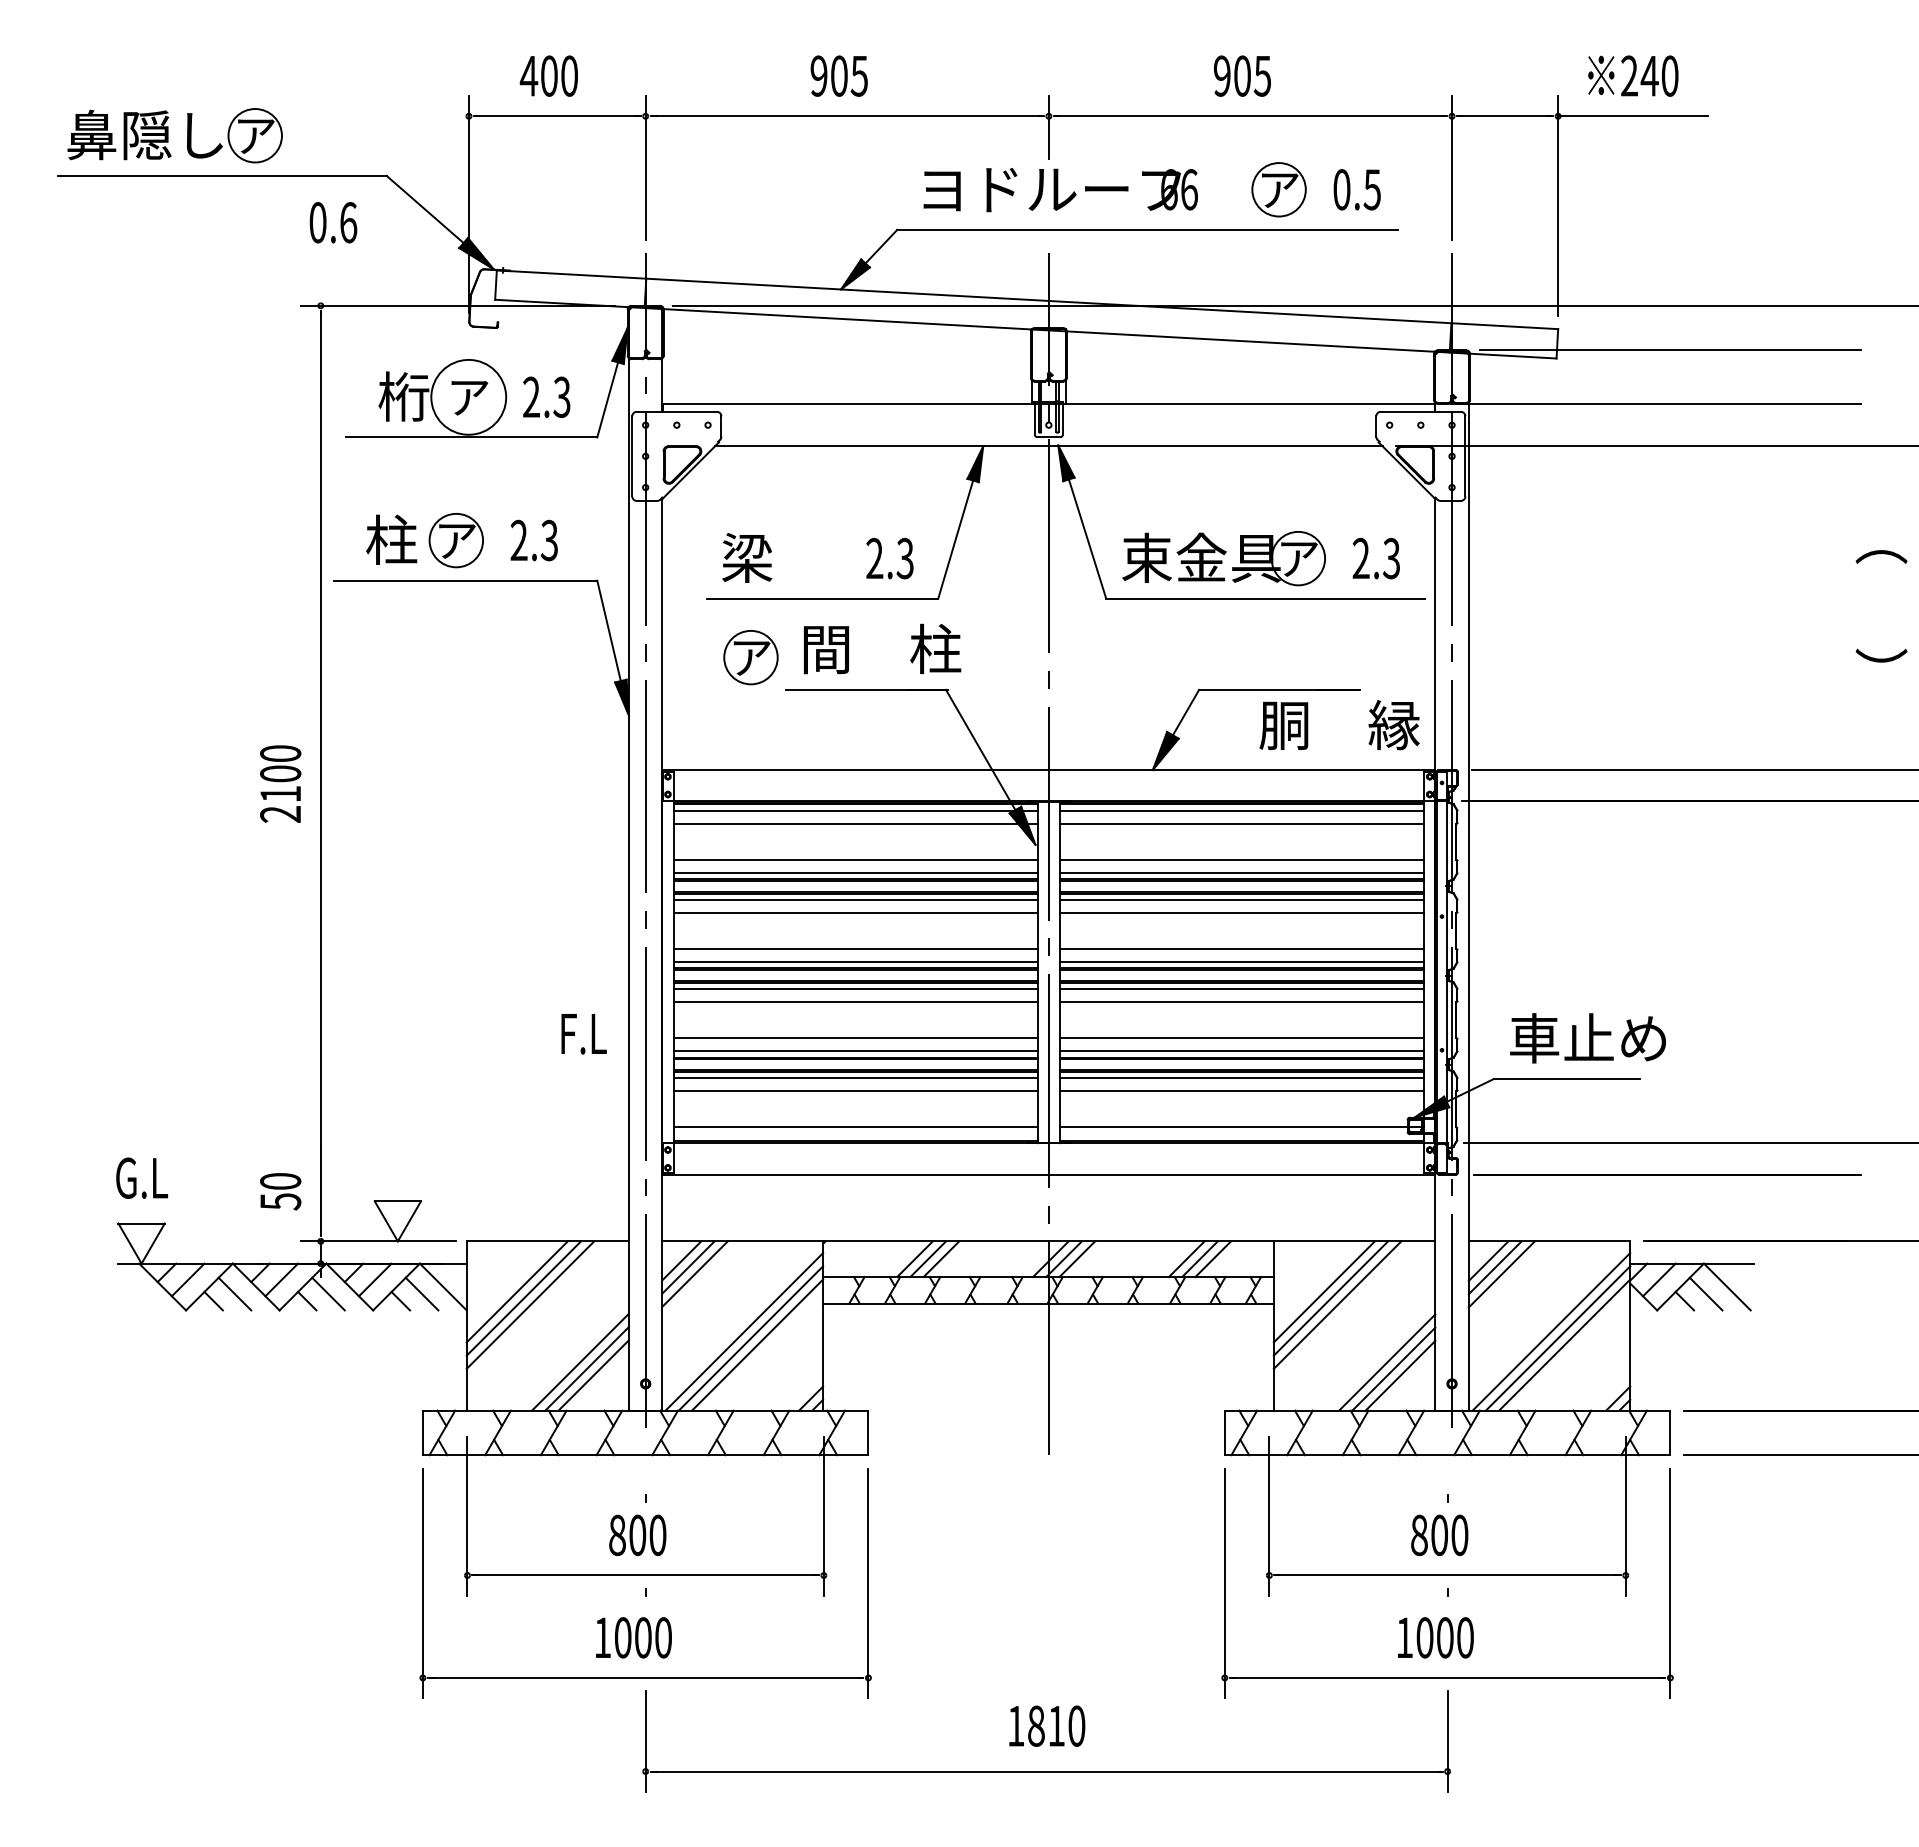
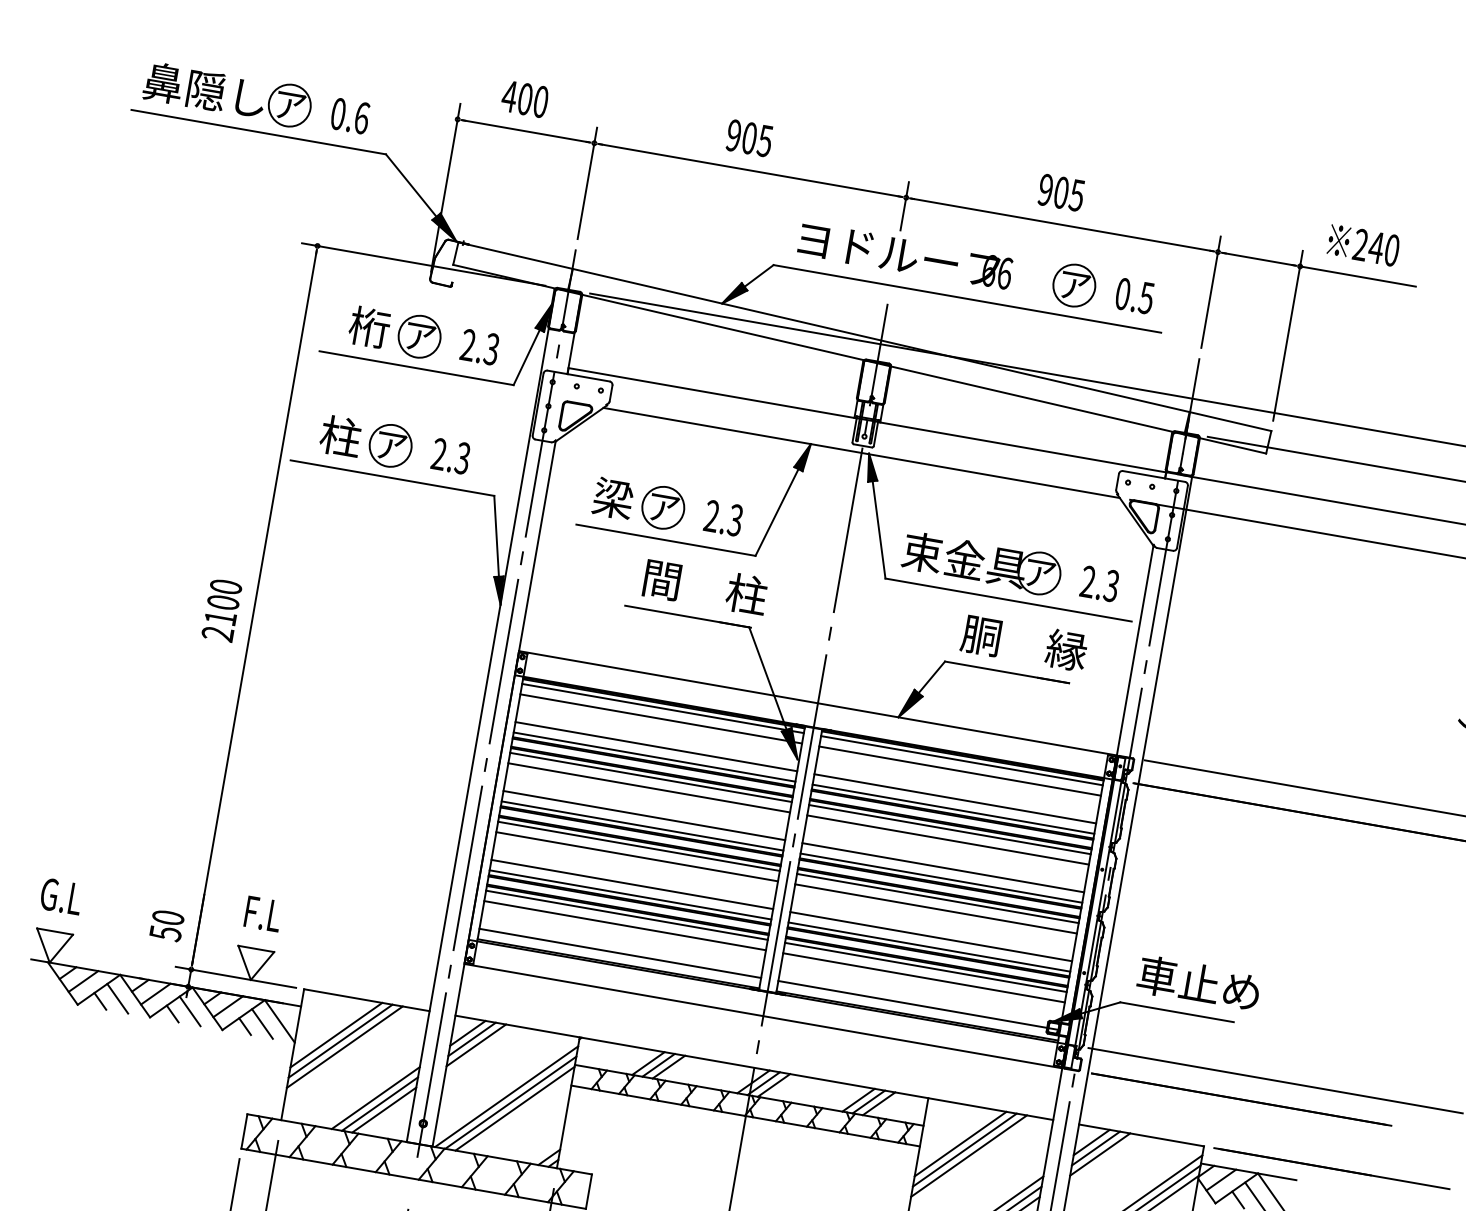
text: (333, 222) -> (350, 115), moved
circle: (468, 397) -> (419, 336), size x0.71
part: (750, 657) -> (662, 507), moved
text: (1339, 725) -> (1024, 643), moved
text: (583, 1034) -> (262, 914), moved

